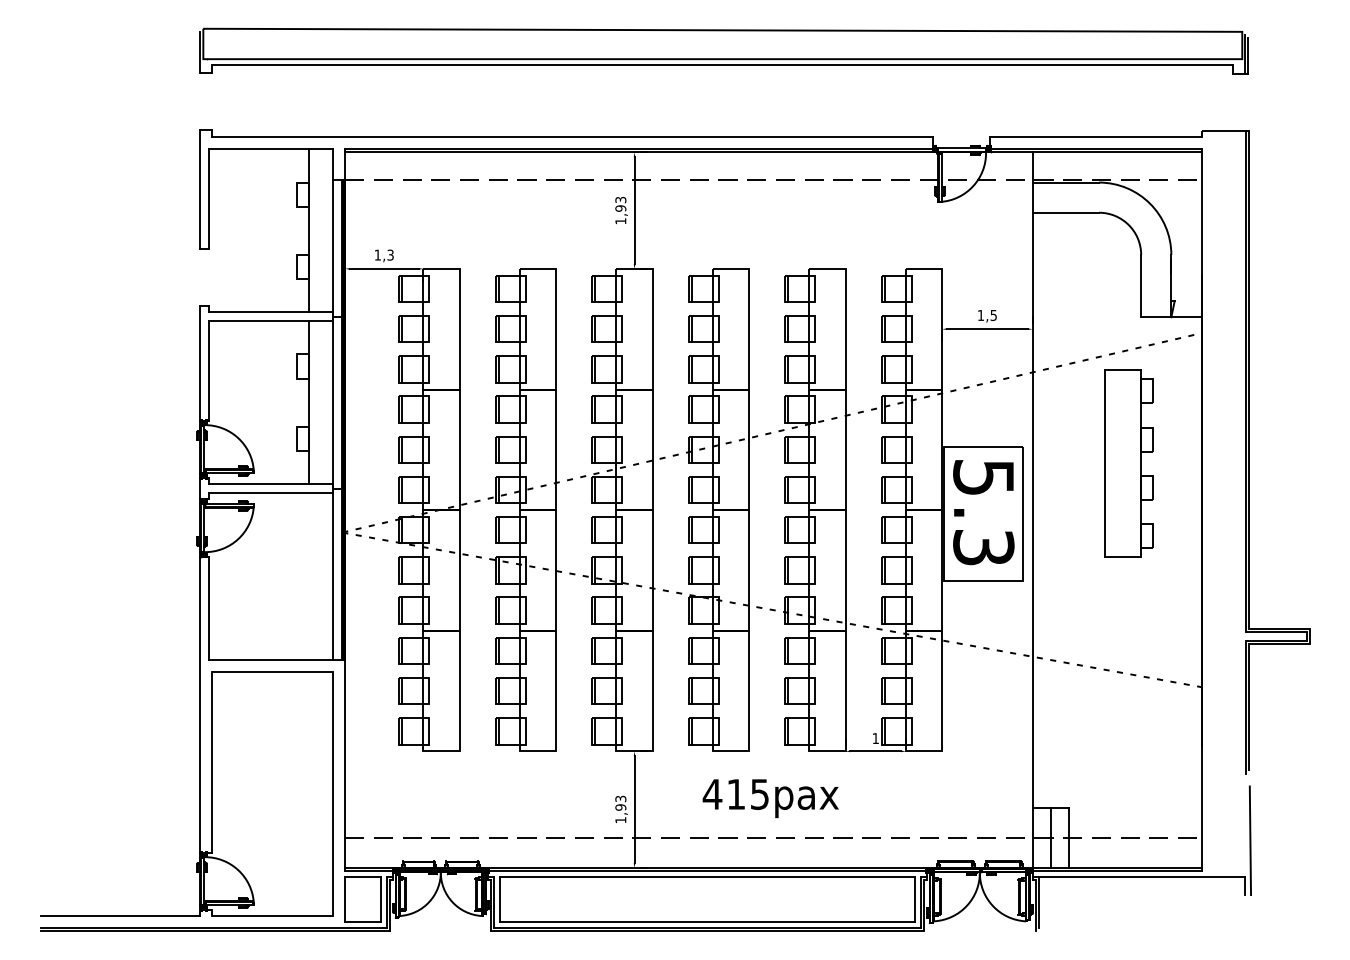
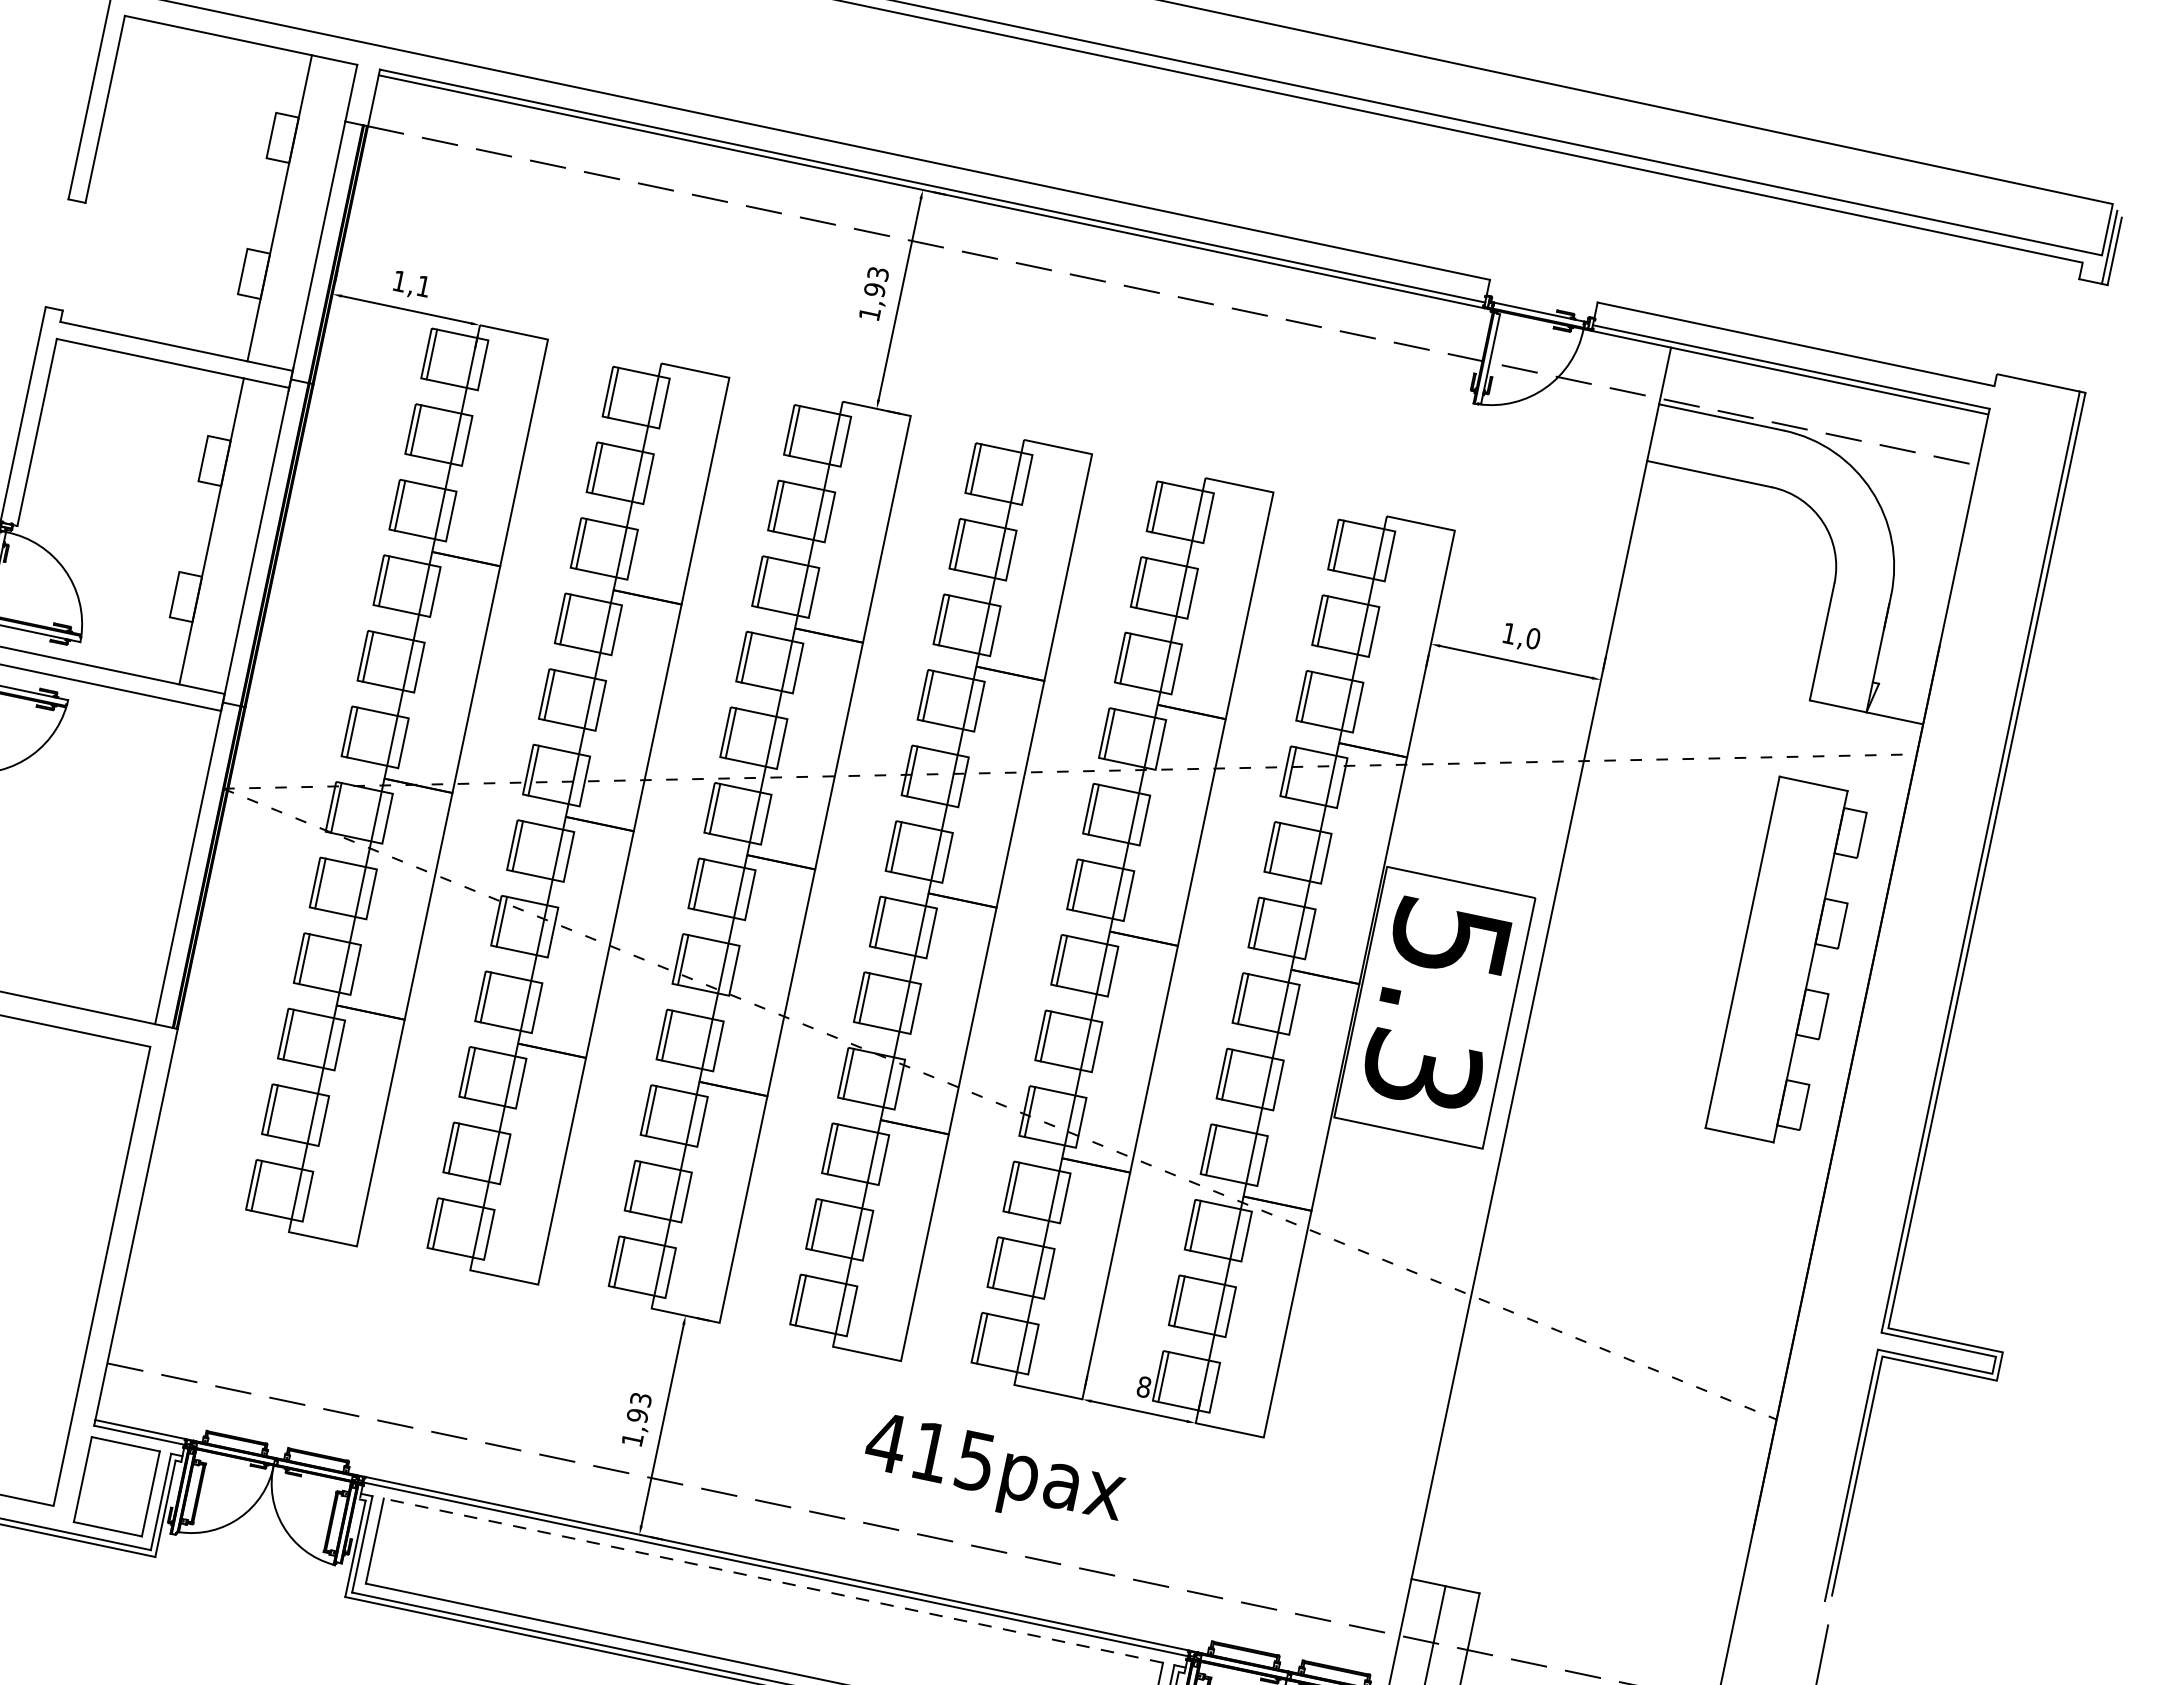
text: (390, 254) -> (423, 285), 1,3 -> 1,1
text: (993, 314) -> (1533, 636), 1,5 -> 1,0
part: (1128, 463) -> (1786, 961), moved
text: (875, 738) -> (1143, 1386), 1 -> 8
text: (770, 798) -> (993, 1473), moved
line: (707, 876) -> (773, 1579), solid -> dashed

